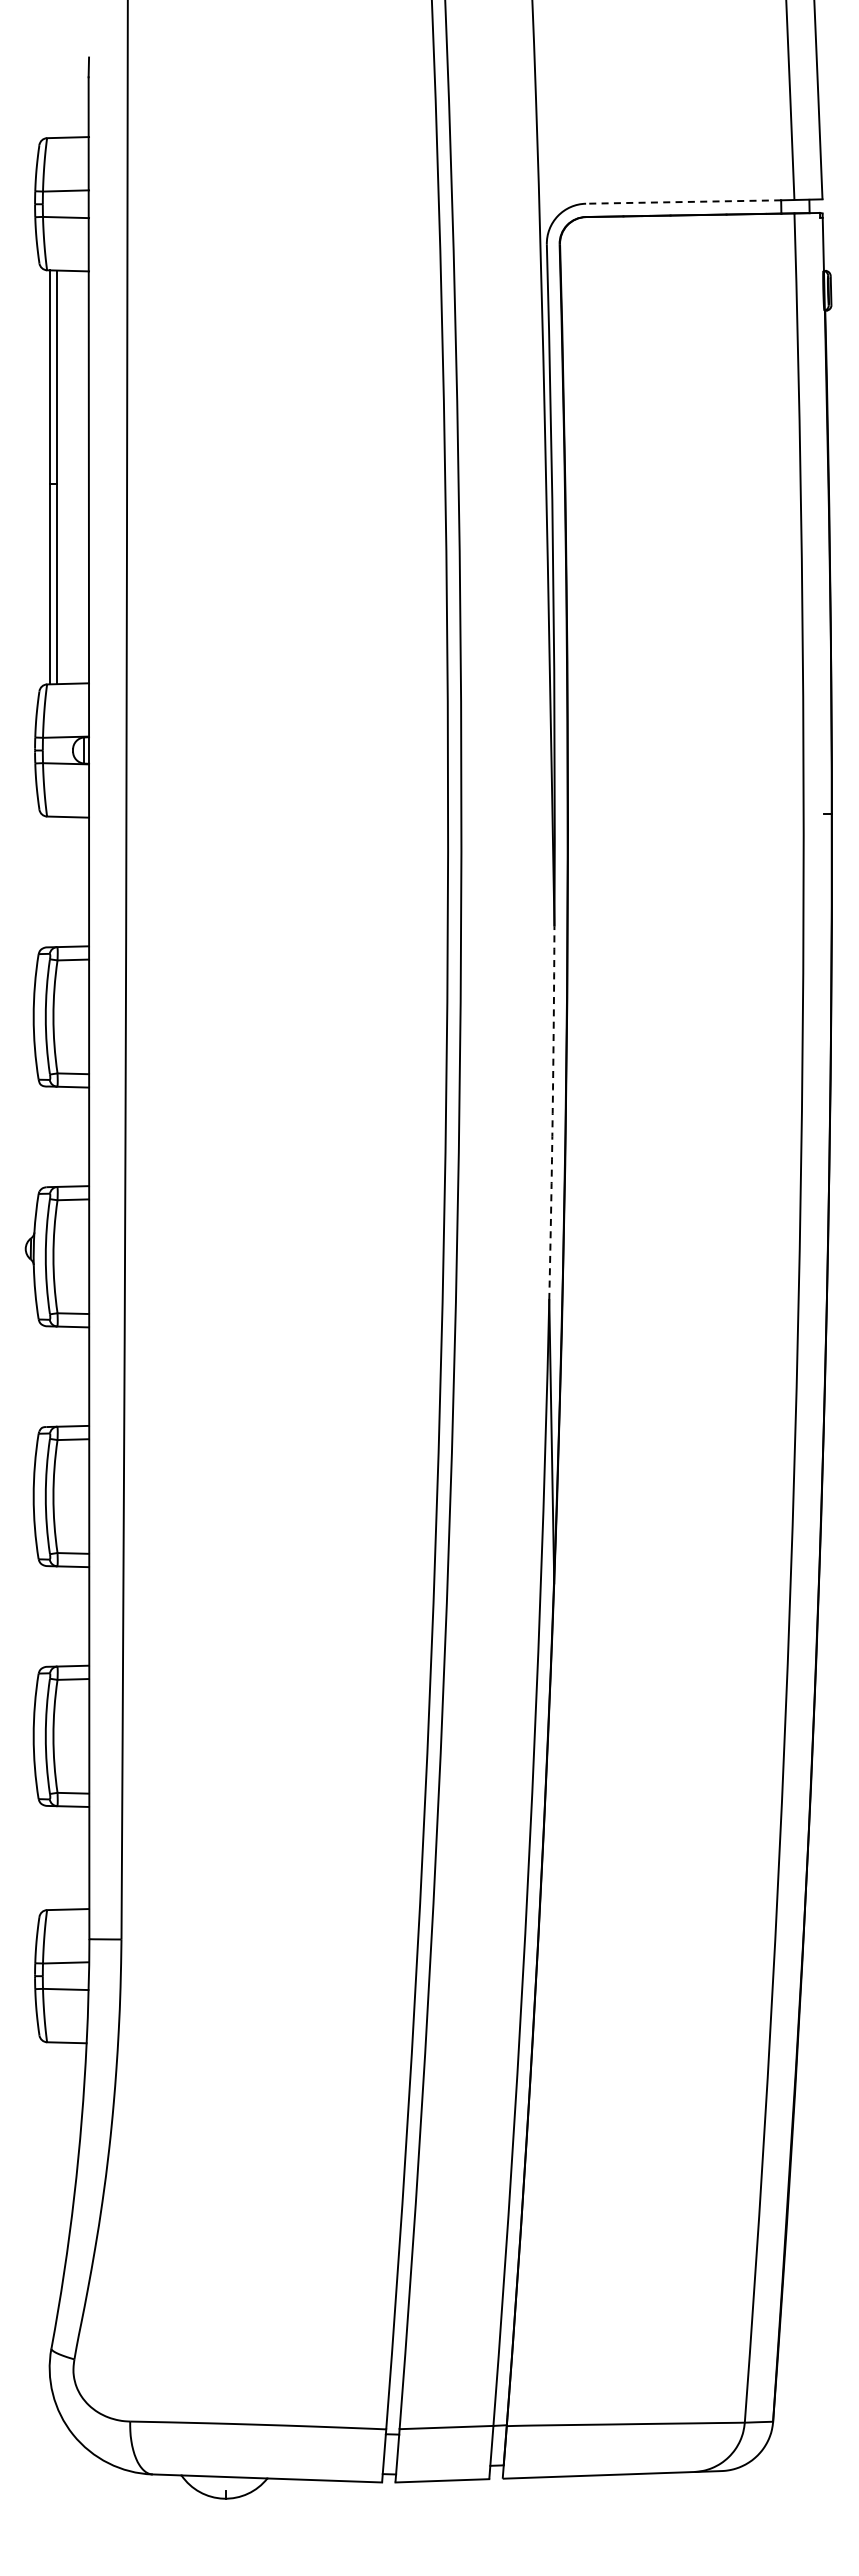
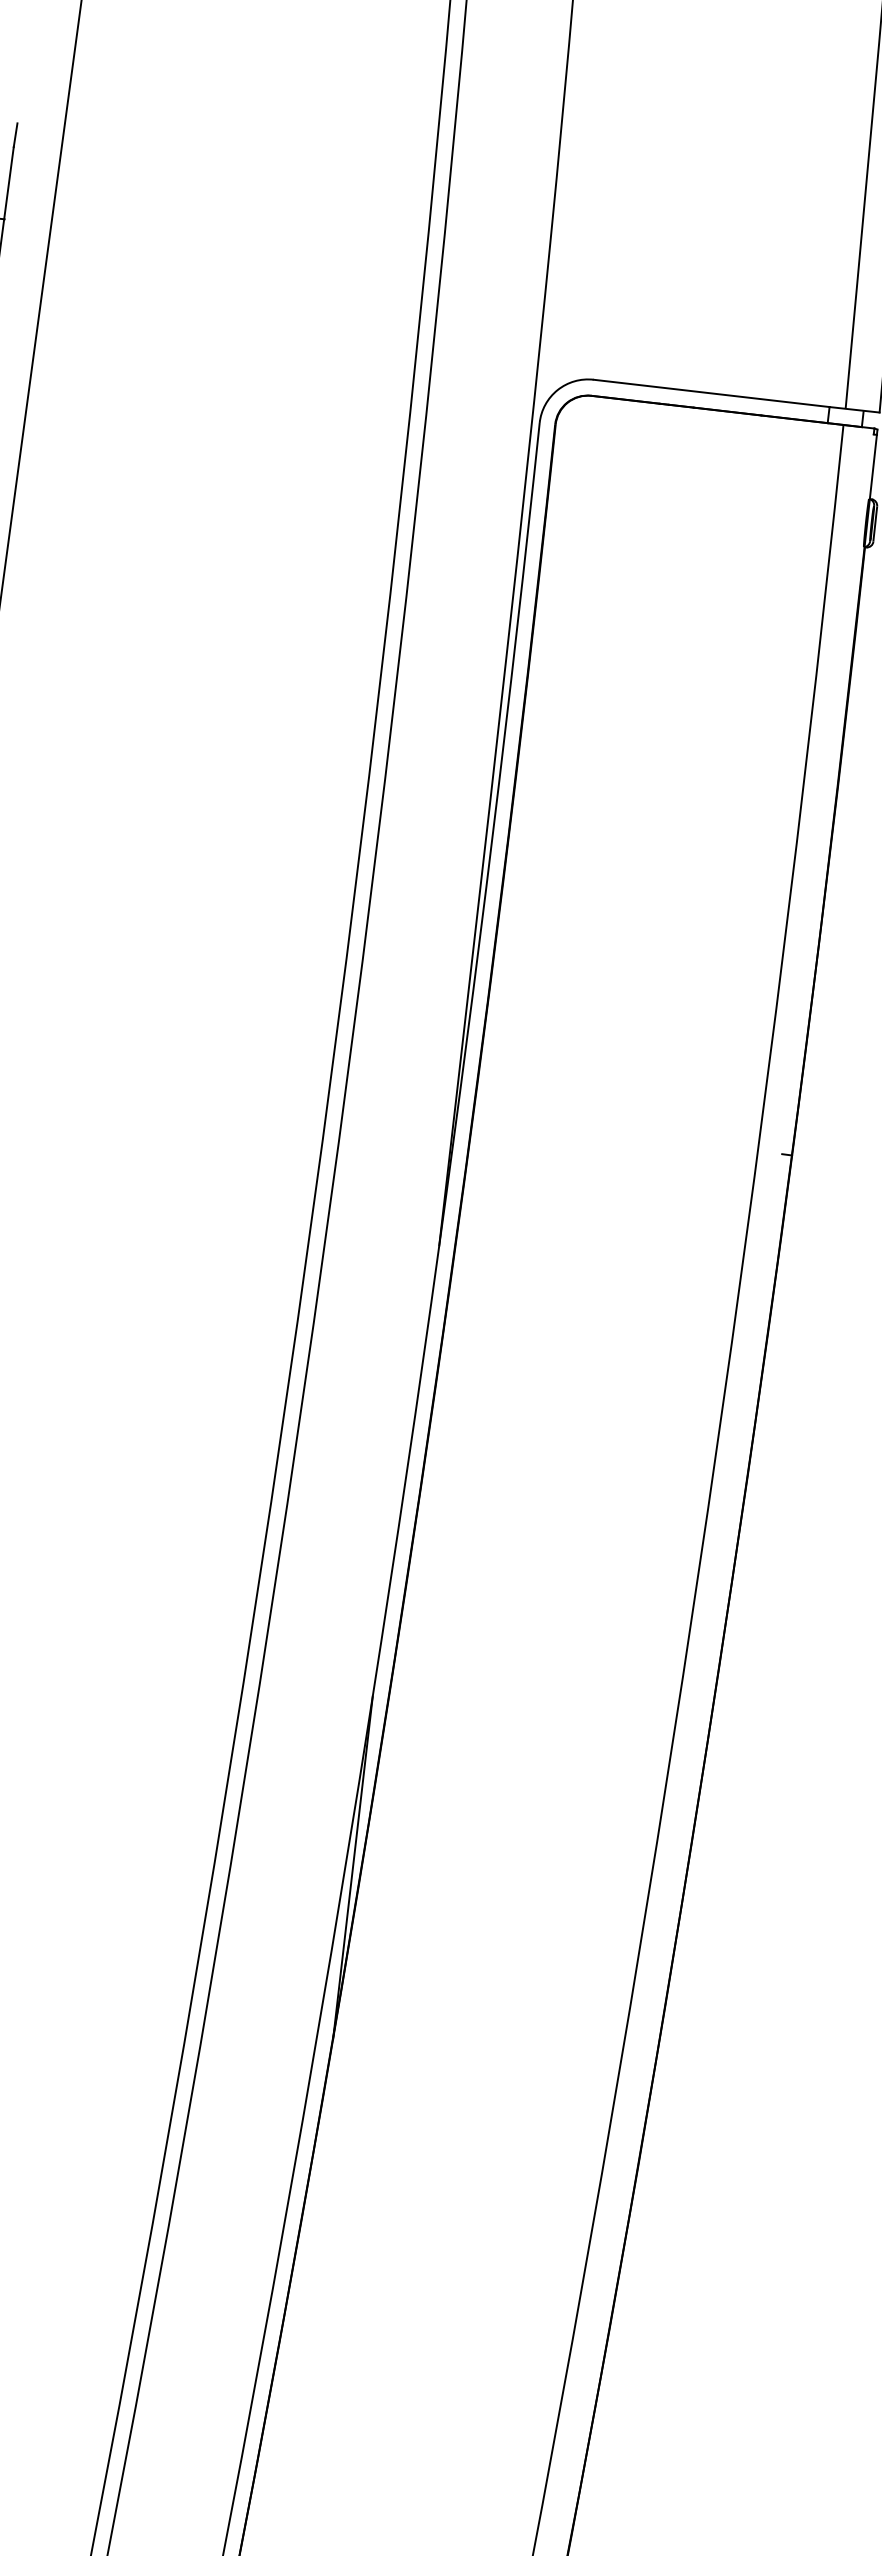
line: (683, 202) -> (711, 393), dashed -> solid
arc: (552, 1113) -> (406, 1472), dashed -> solid

